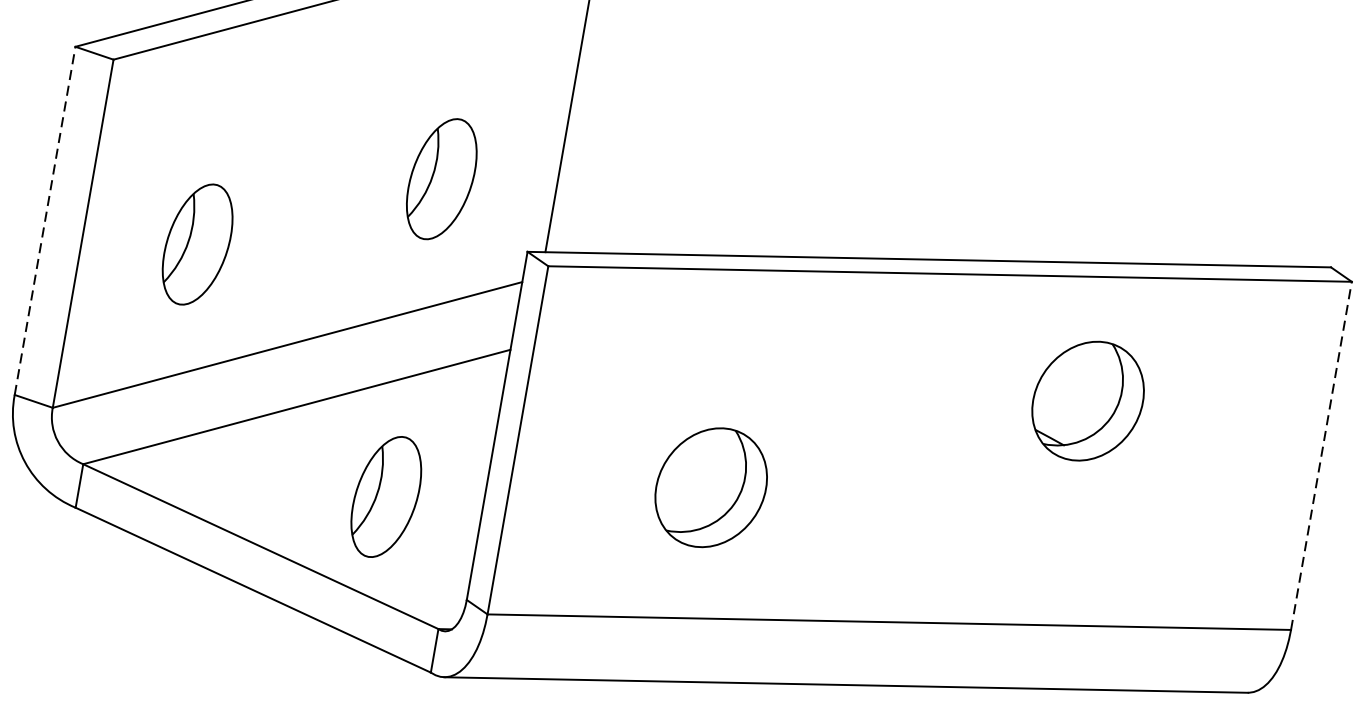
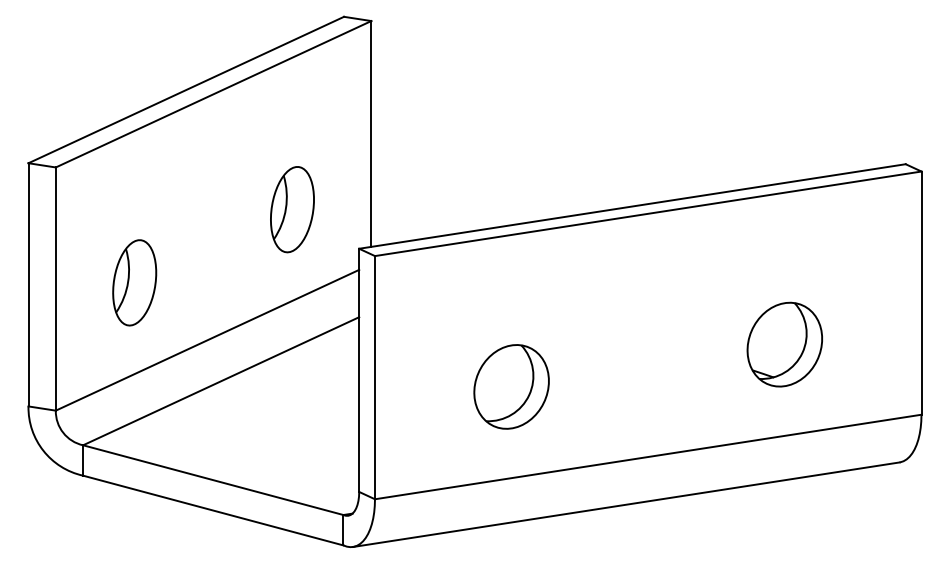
line: (45, 220) -> (28, 284), dashed -> solid
part: (1087, 400) -> (784, 344), moved
line: (1321, 456) -> (921, 293), dashed -> solid
part: (386, 496) -> (292, 431), removed

